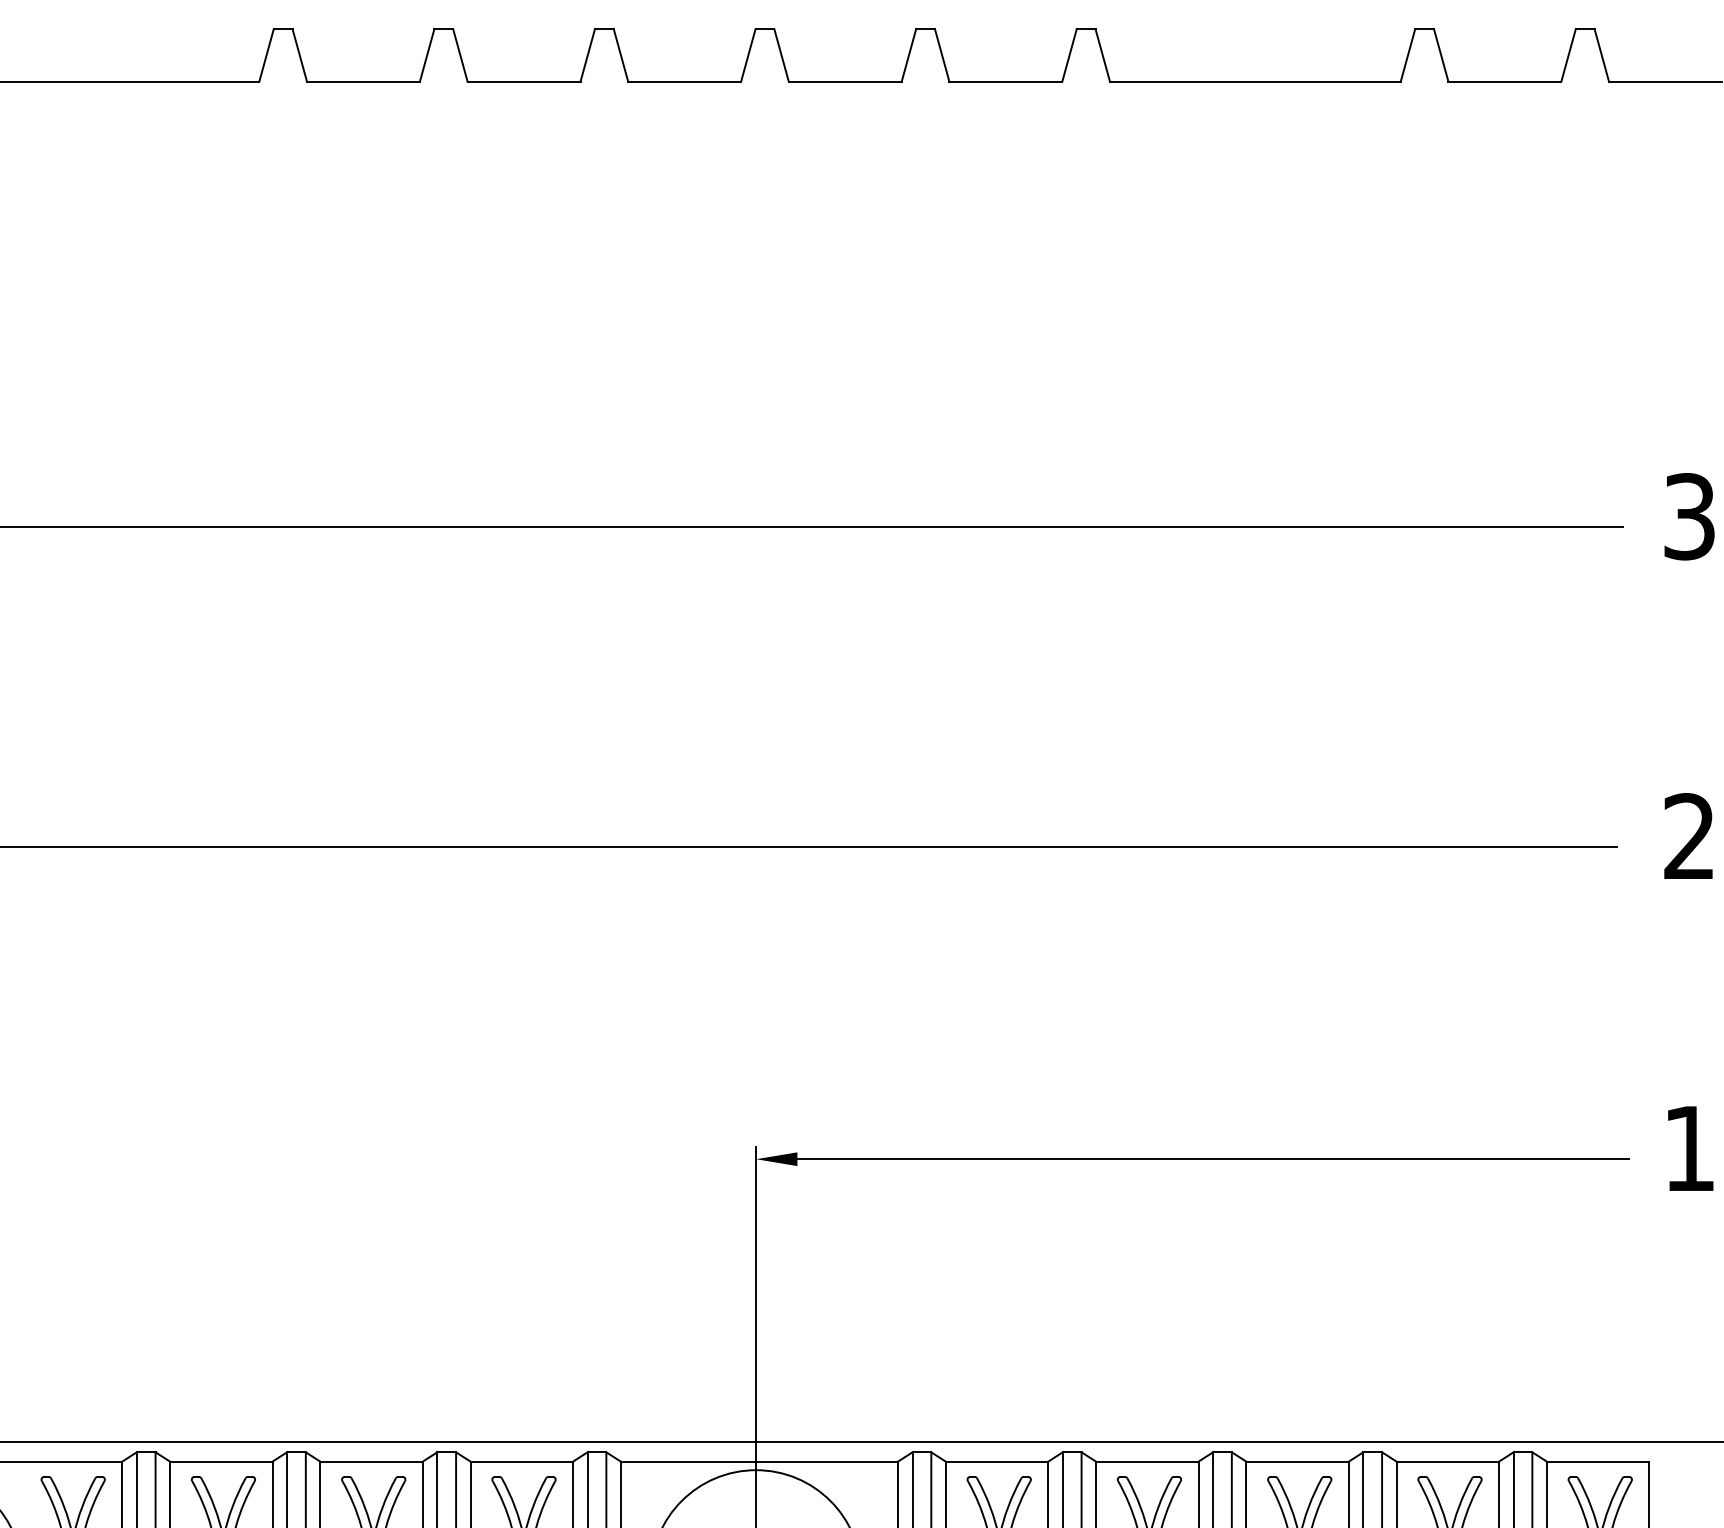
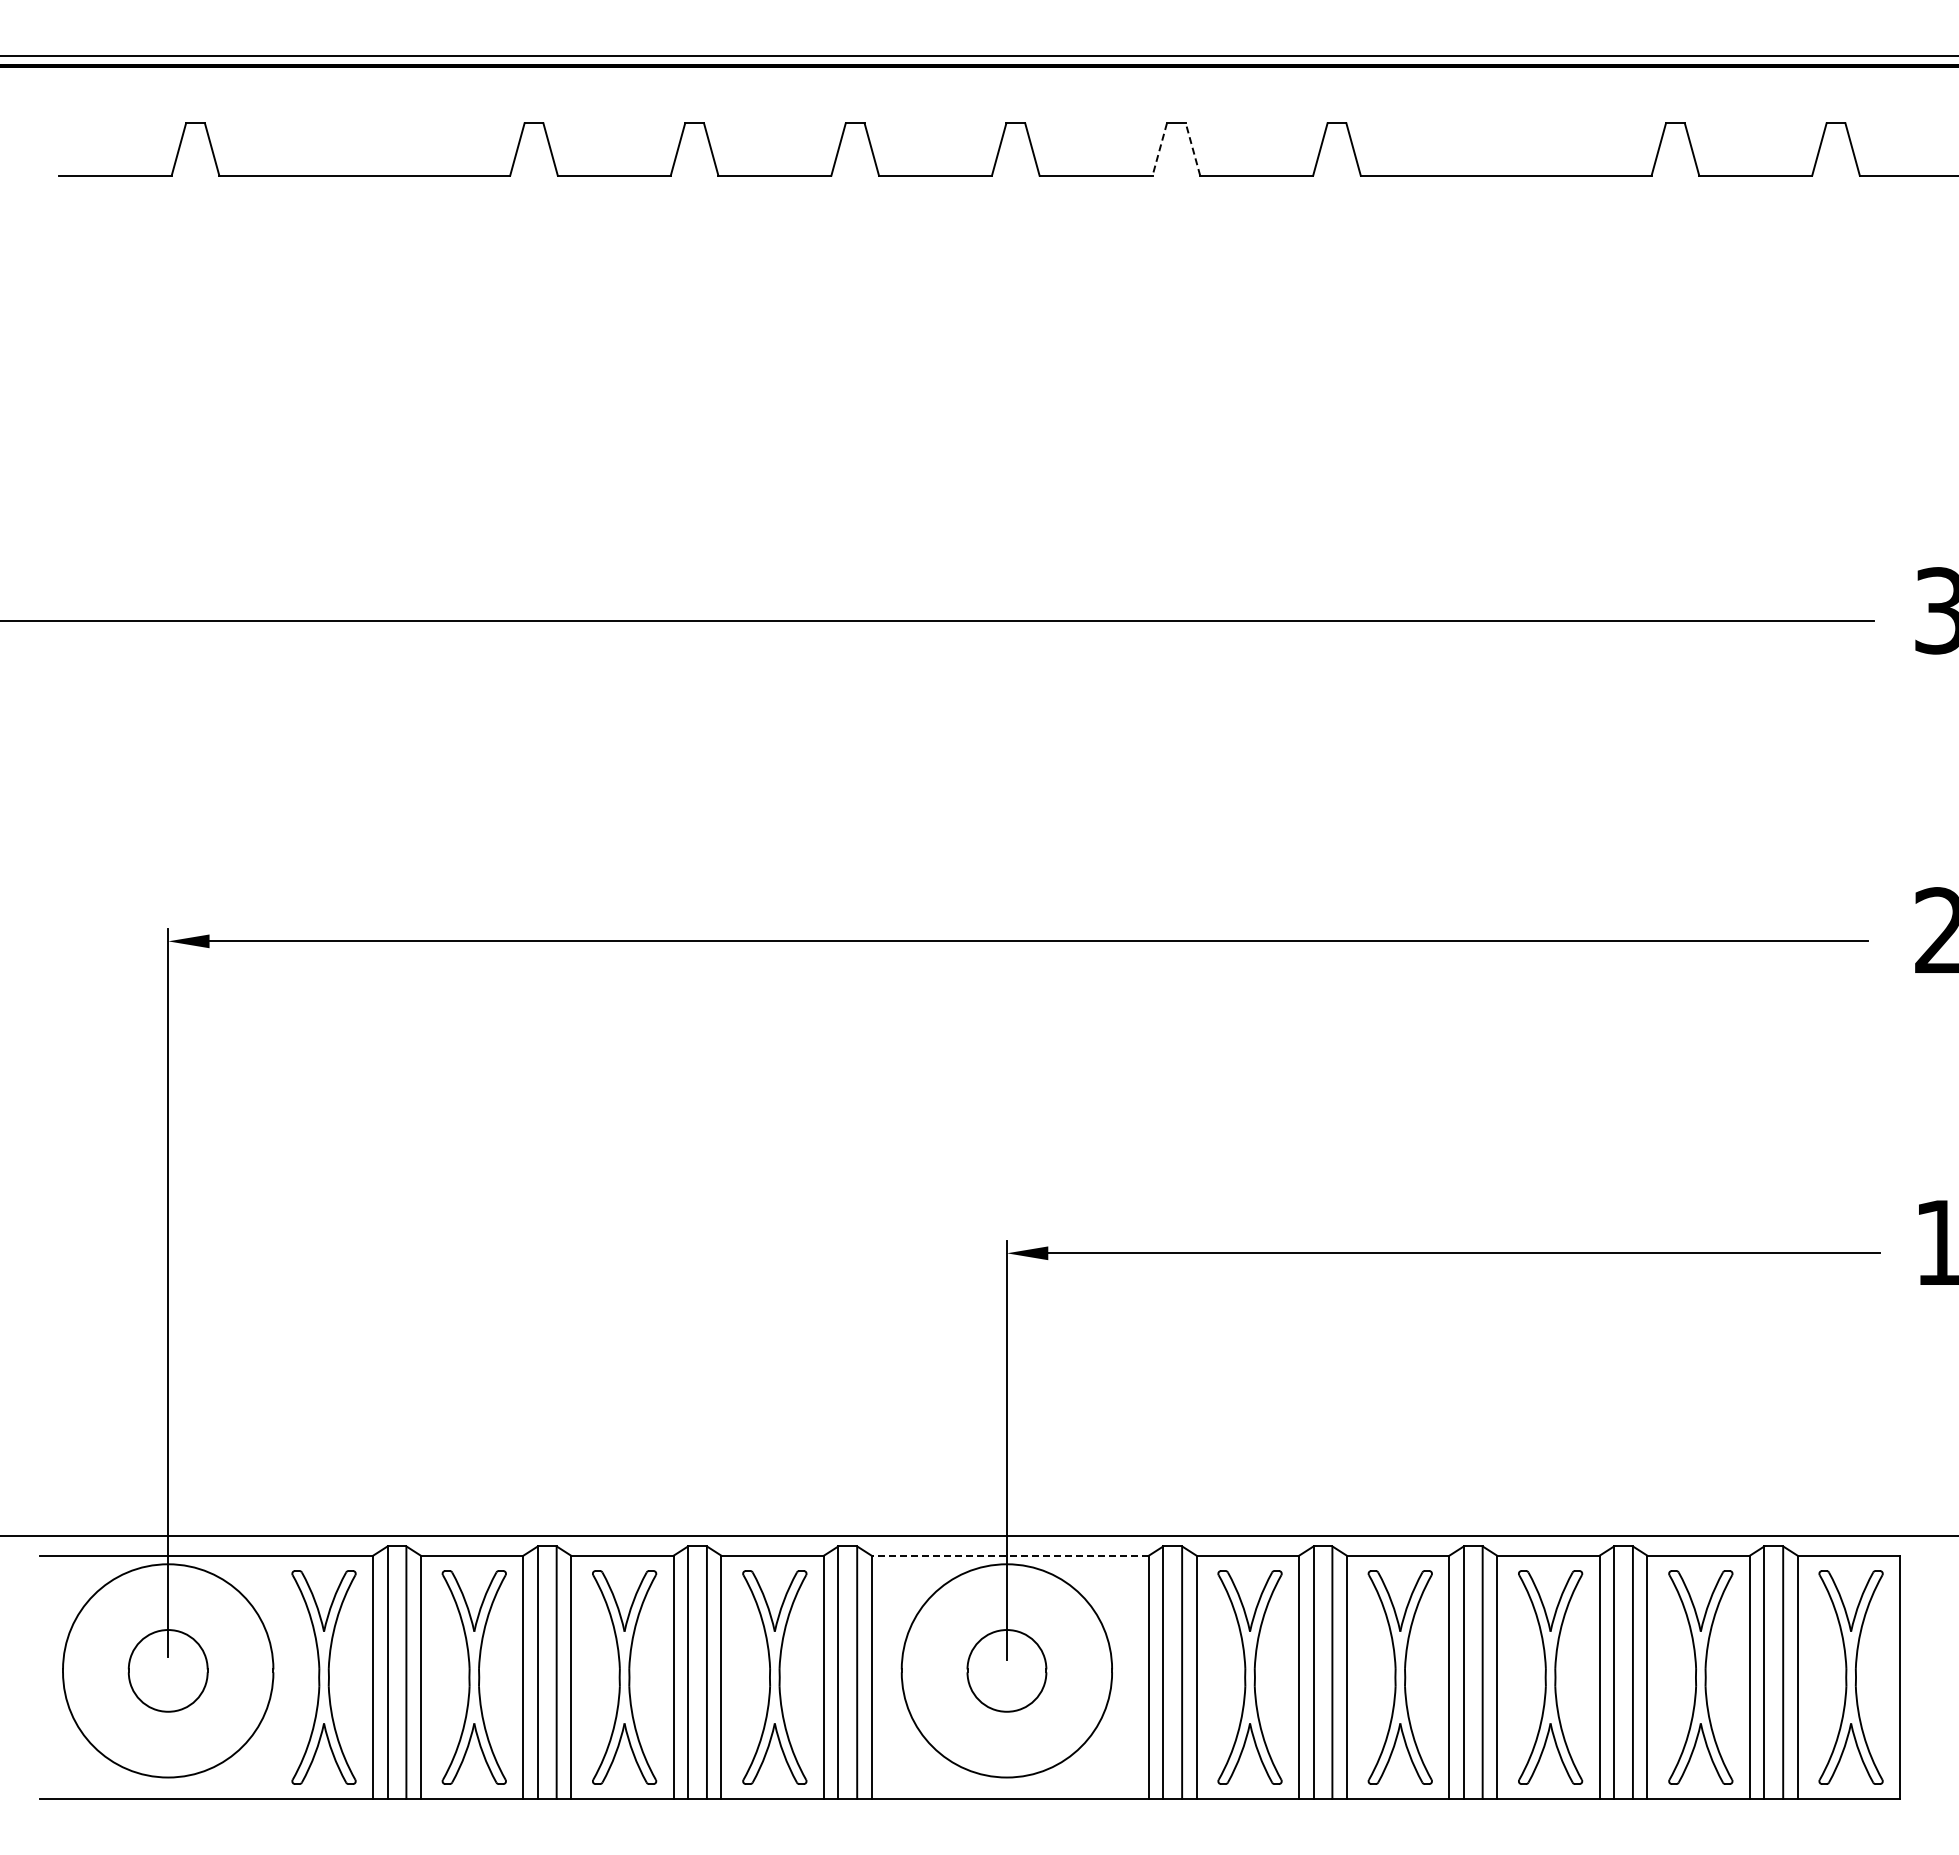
line: (908, 55) -> (1159, 149), solid -> dashed
line: (941, 55) -> (1192, 149), solid -> dashed
line: (759, 1461) -> (1010, 1555), solid -> dashed

